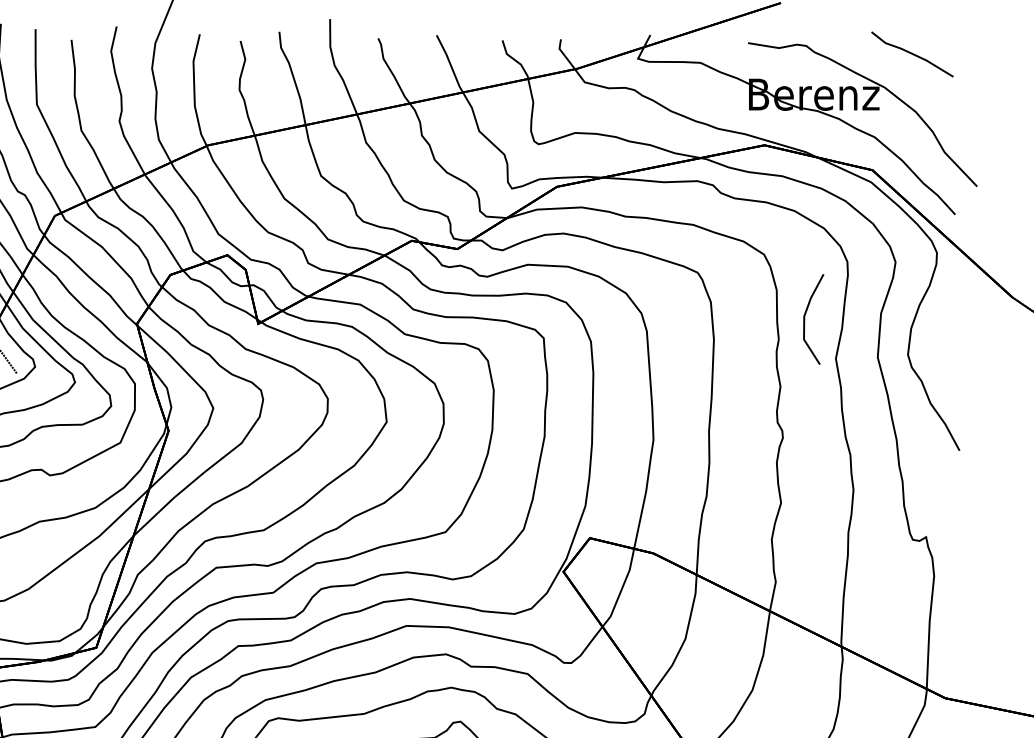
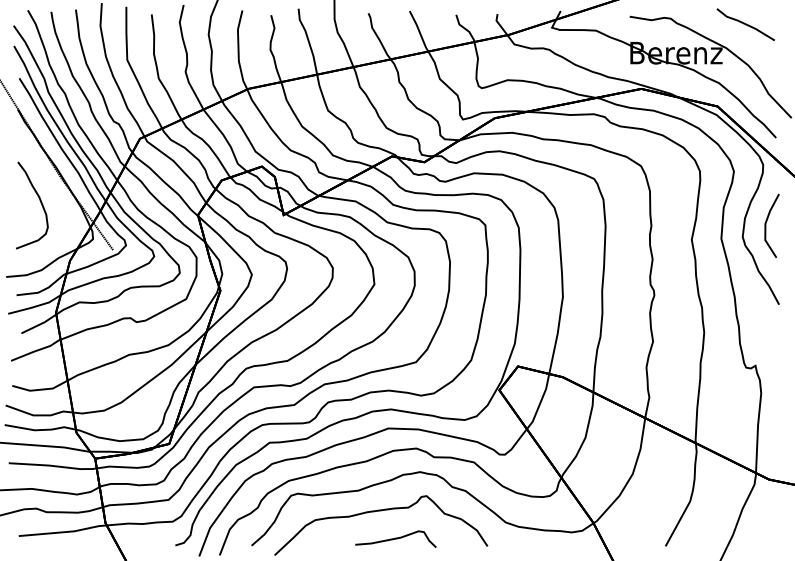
line: (805, 318) -> (766, 225), moved

